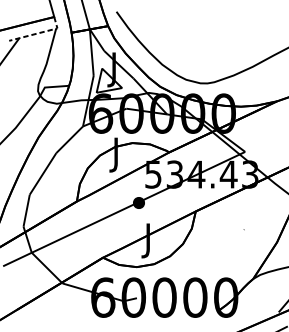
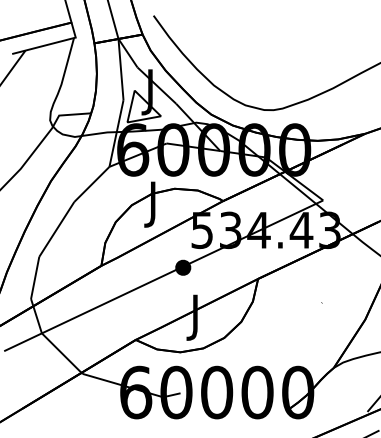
line: (39, 32) -> (51, 43), dashed -> solid

